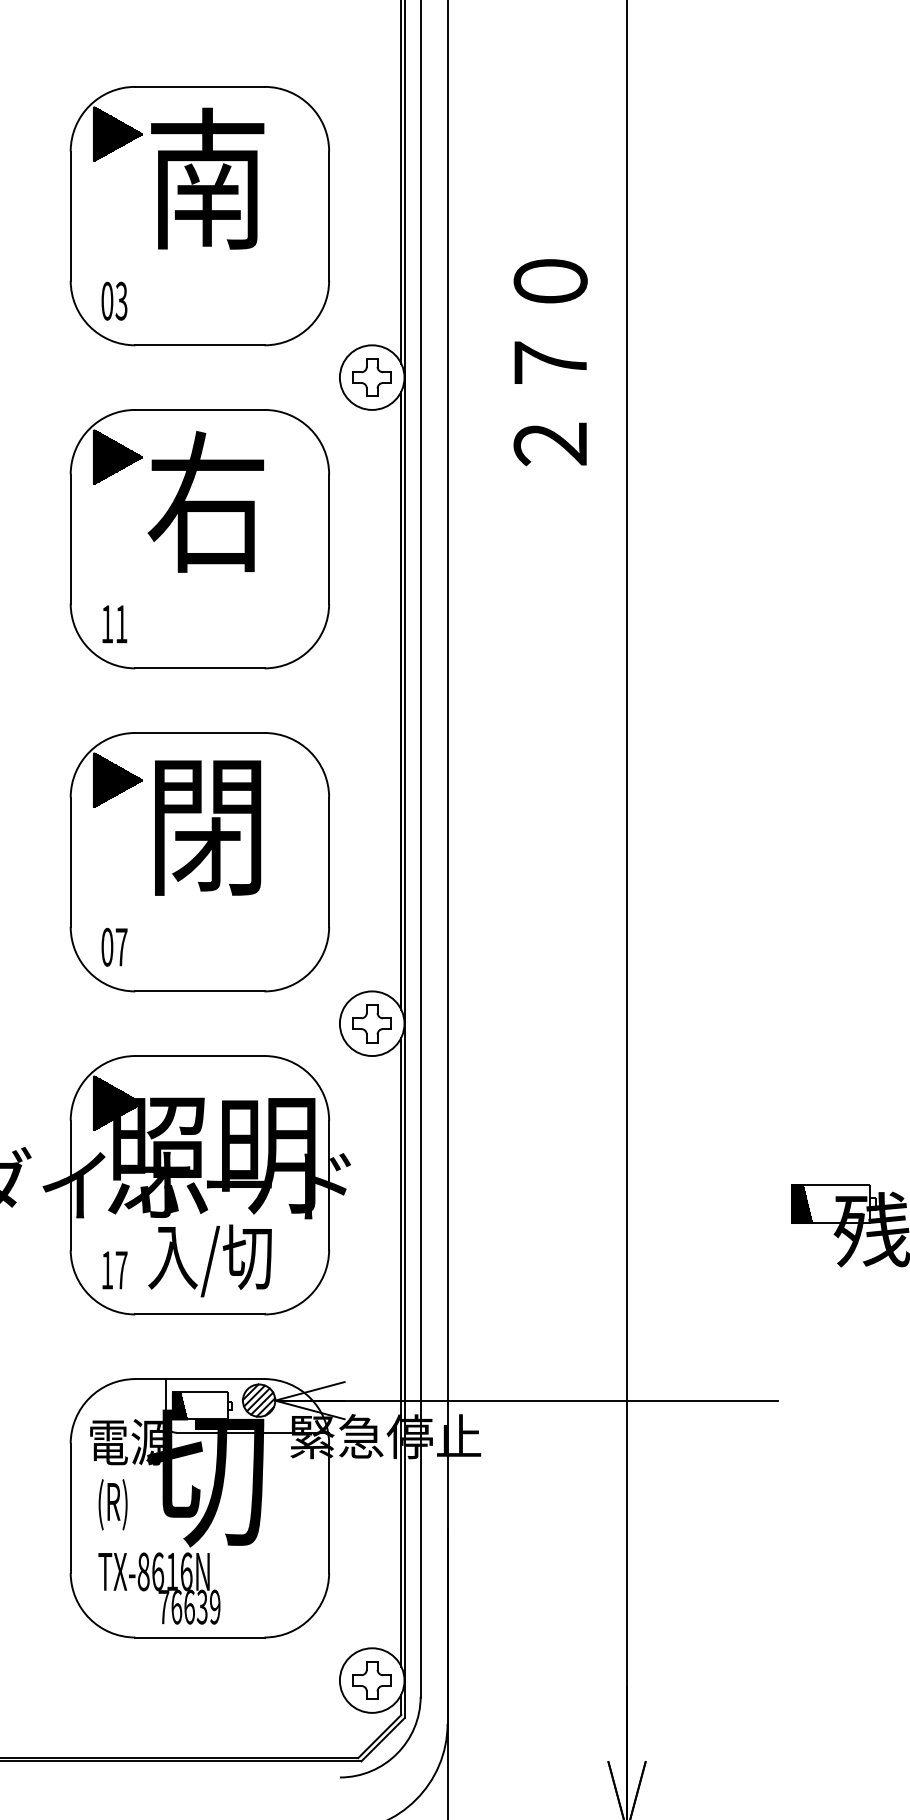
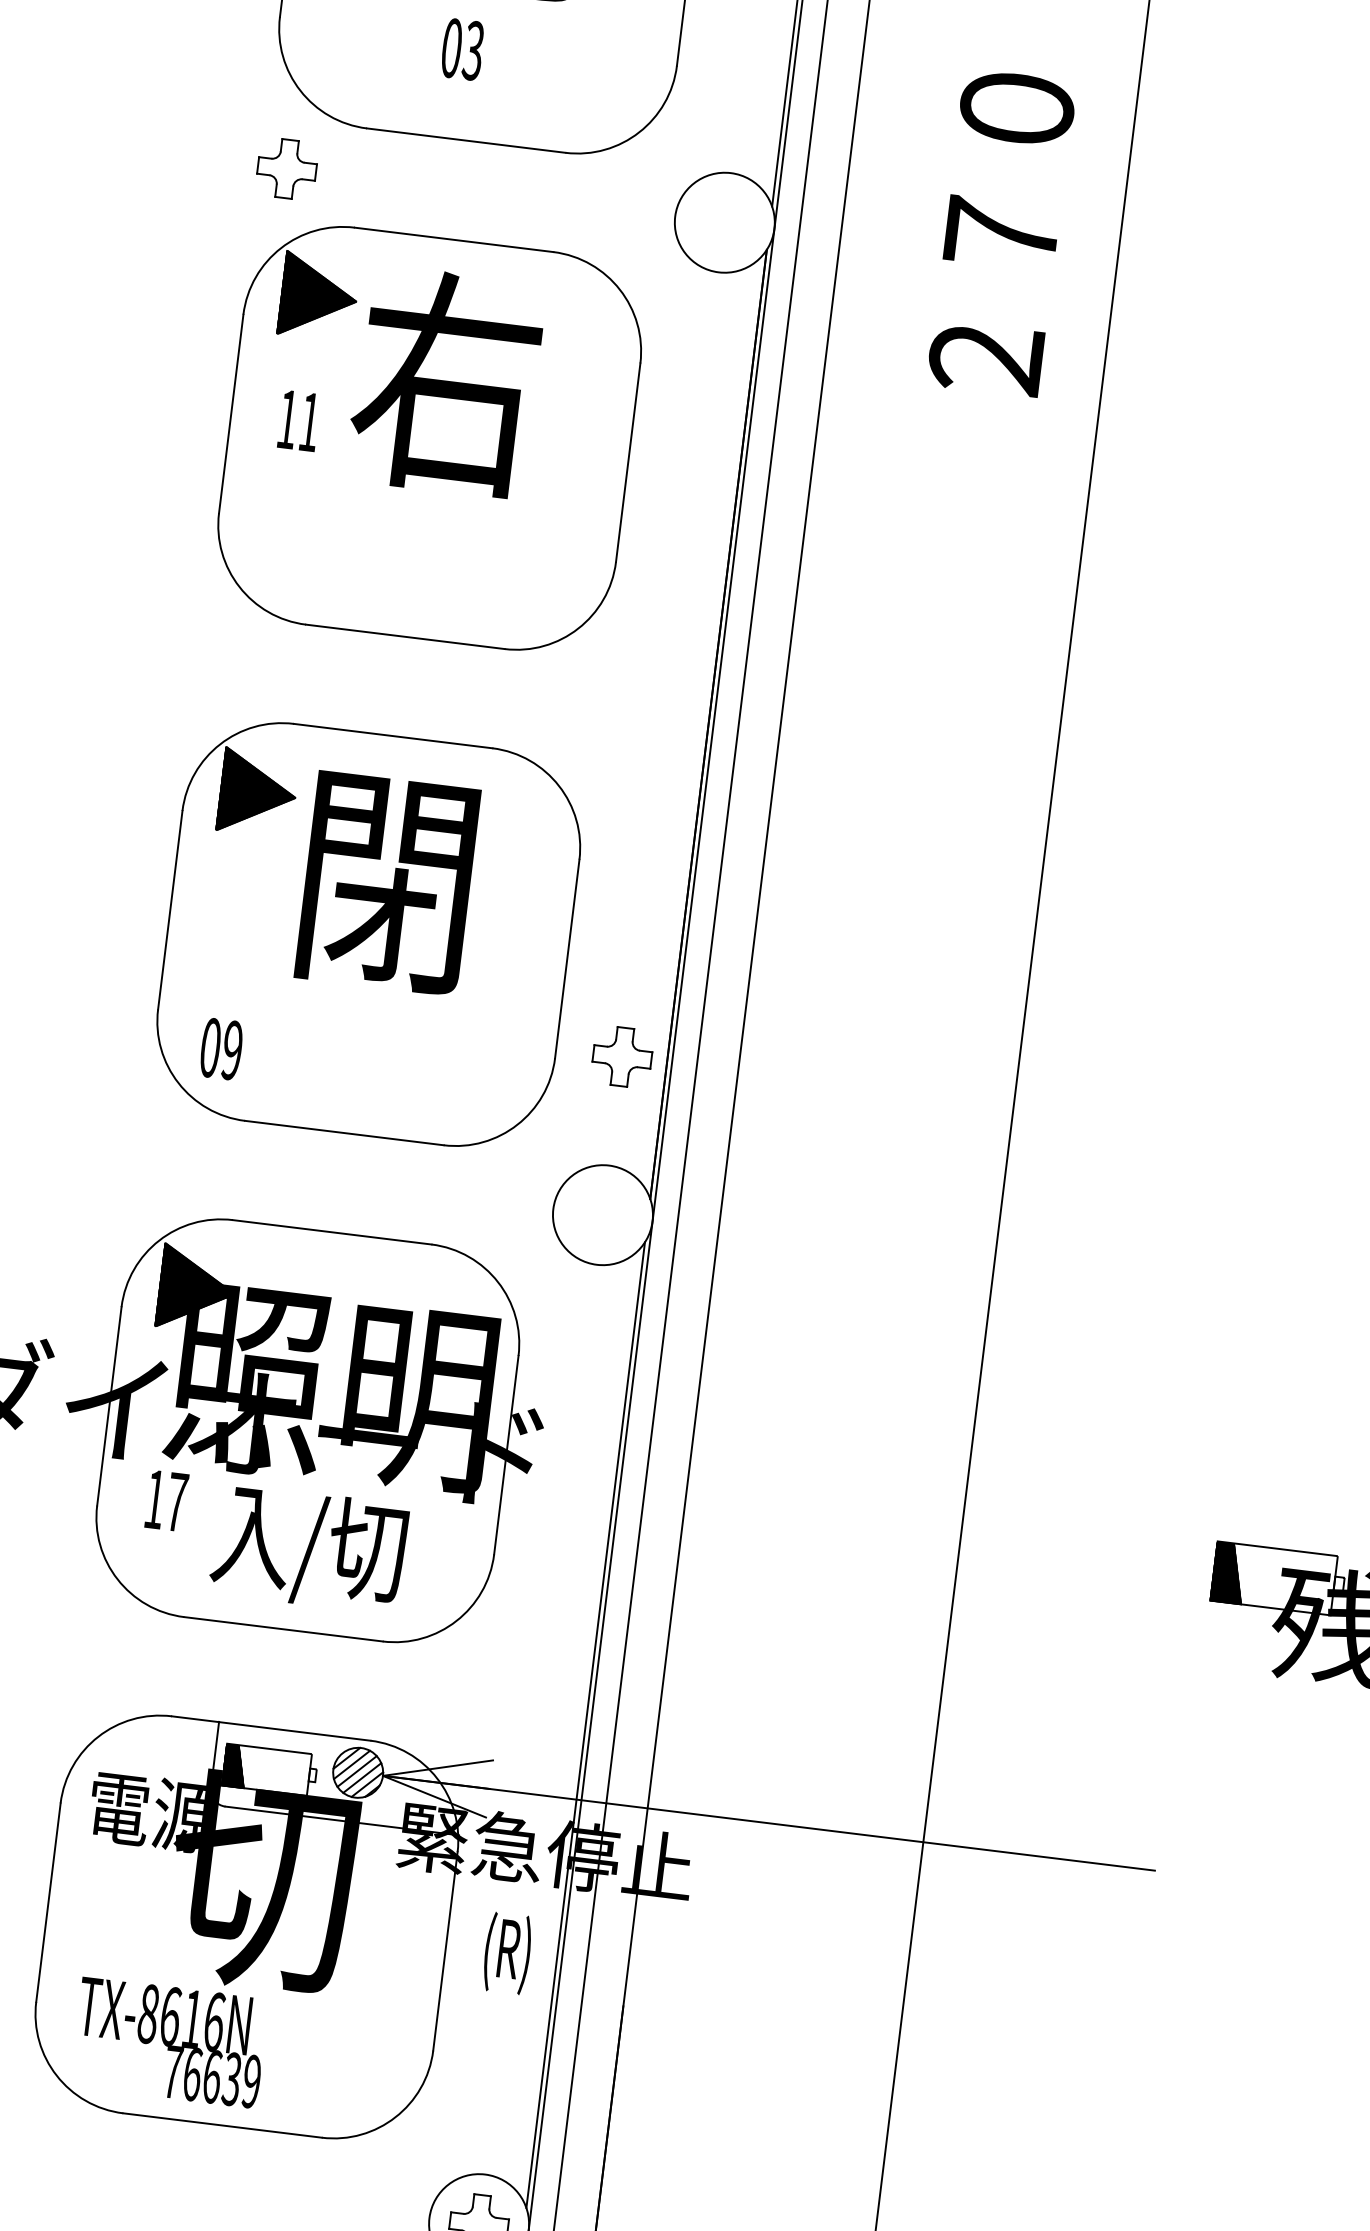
text: (114, 300) -> (462, 48), moved
part: (371, 377) -> (285, 168), moved
text: (114, 624) -> (298, 421), moved
text: (121, 946) -> (232, 1049), 07 -> 09
part: (371, 1023) -> (621, 1056), moved
text: (114, 1270) -> (166, 1501), moved
text: (112, 1504) -> (506, 1952), moved

